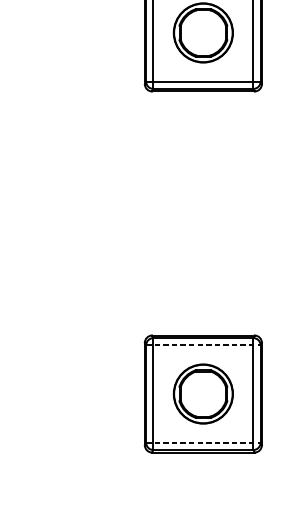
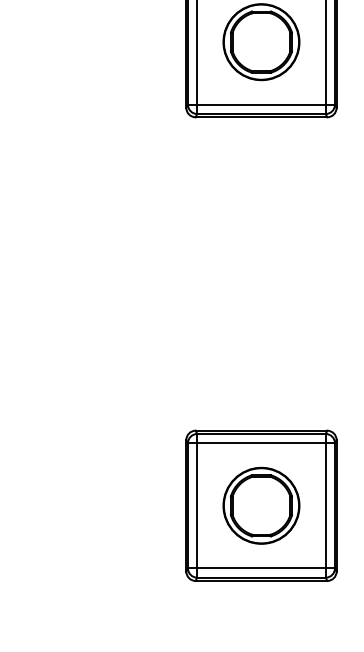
line: (203, 345) -> (261, 443), dashed -> solid
line: (203, 442) -> (261, 568), dashed -> solid

